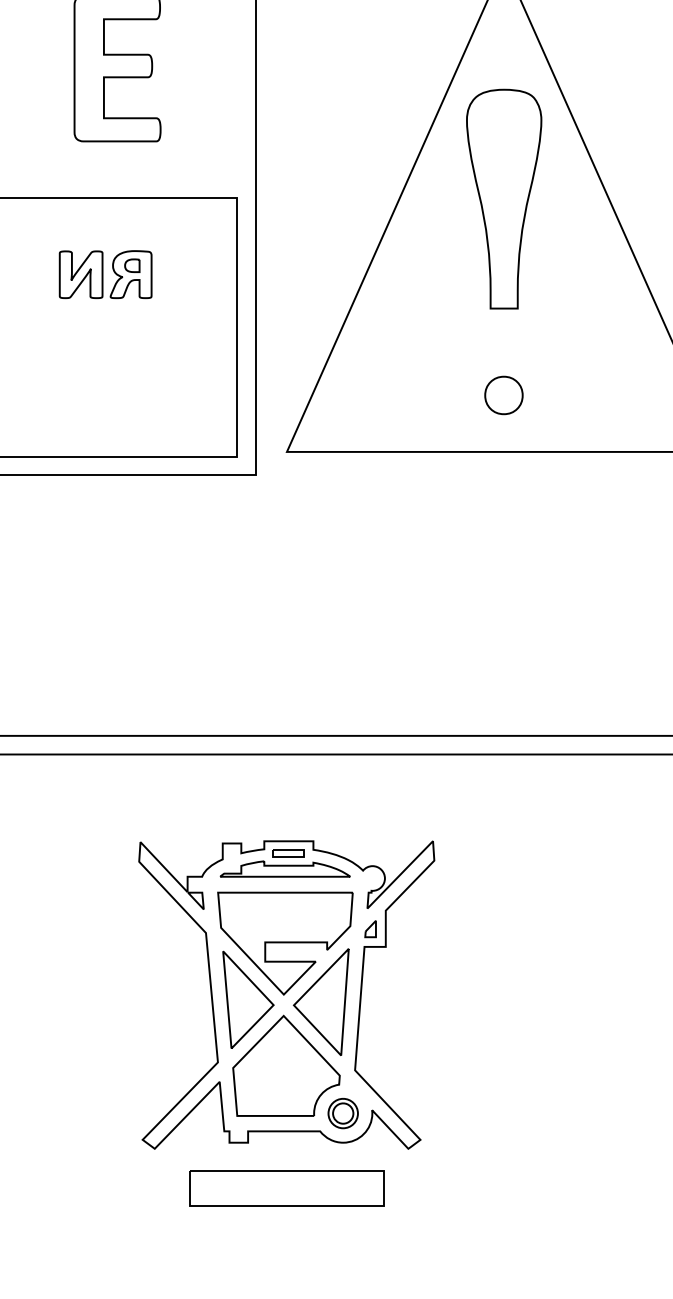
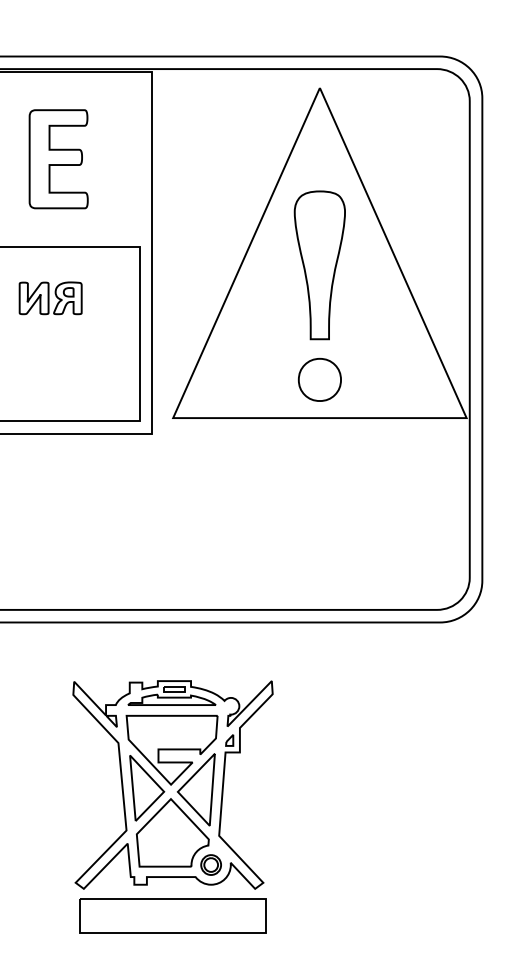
part: (503, 199) -> (319, 265), moved
part: (503, 394) -> (319, 379), size x1.67
part: (285, 1188) -> (172, 915), size x1.43

